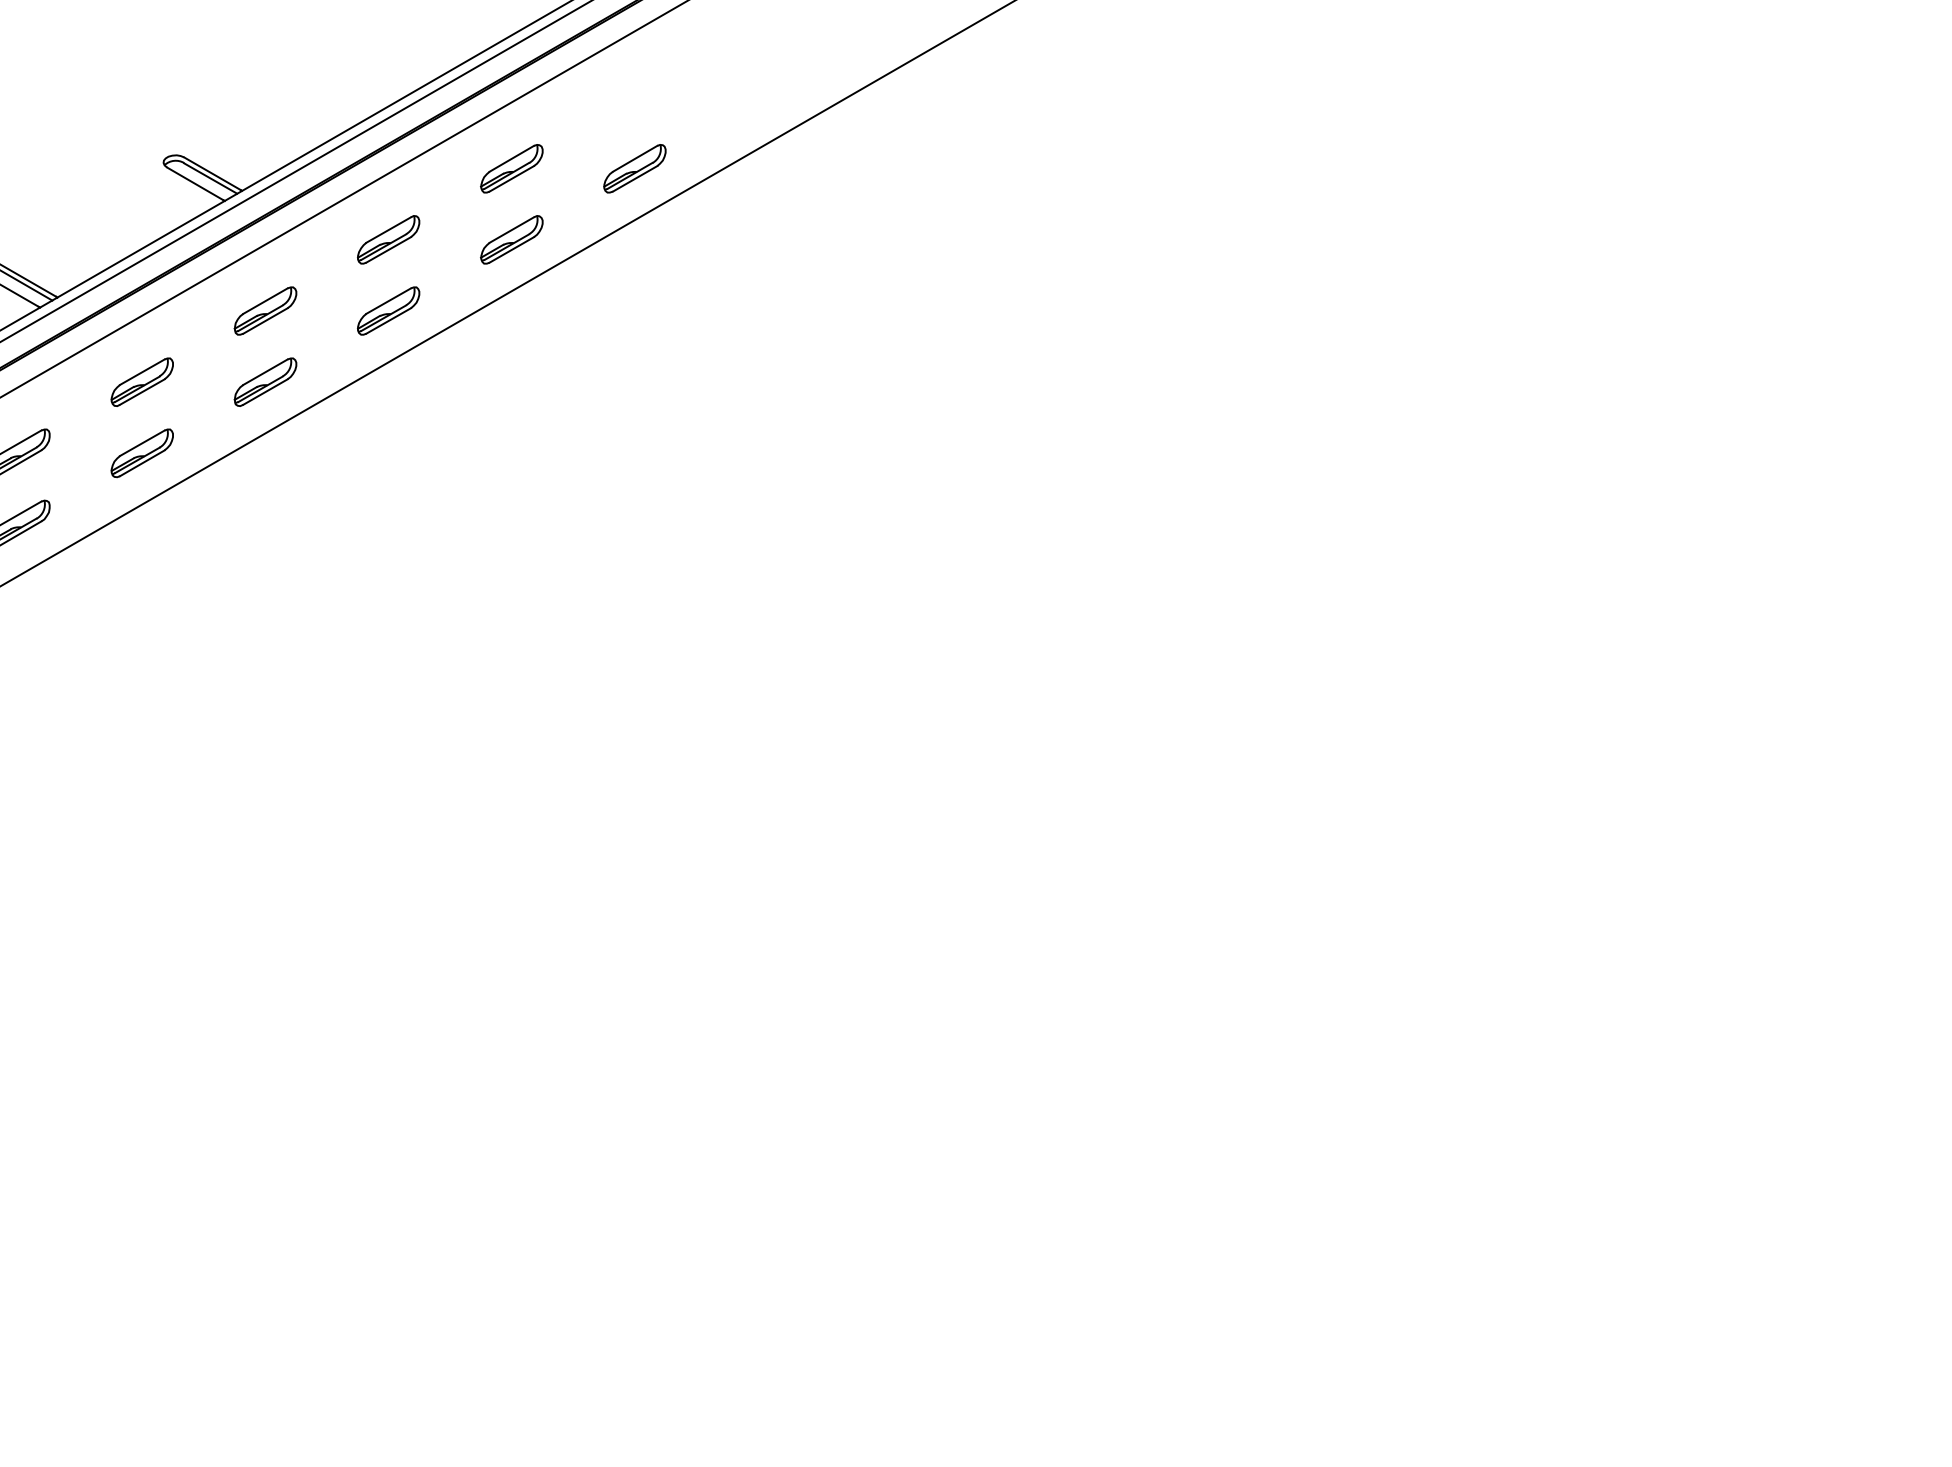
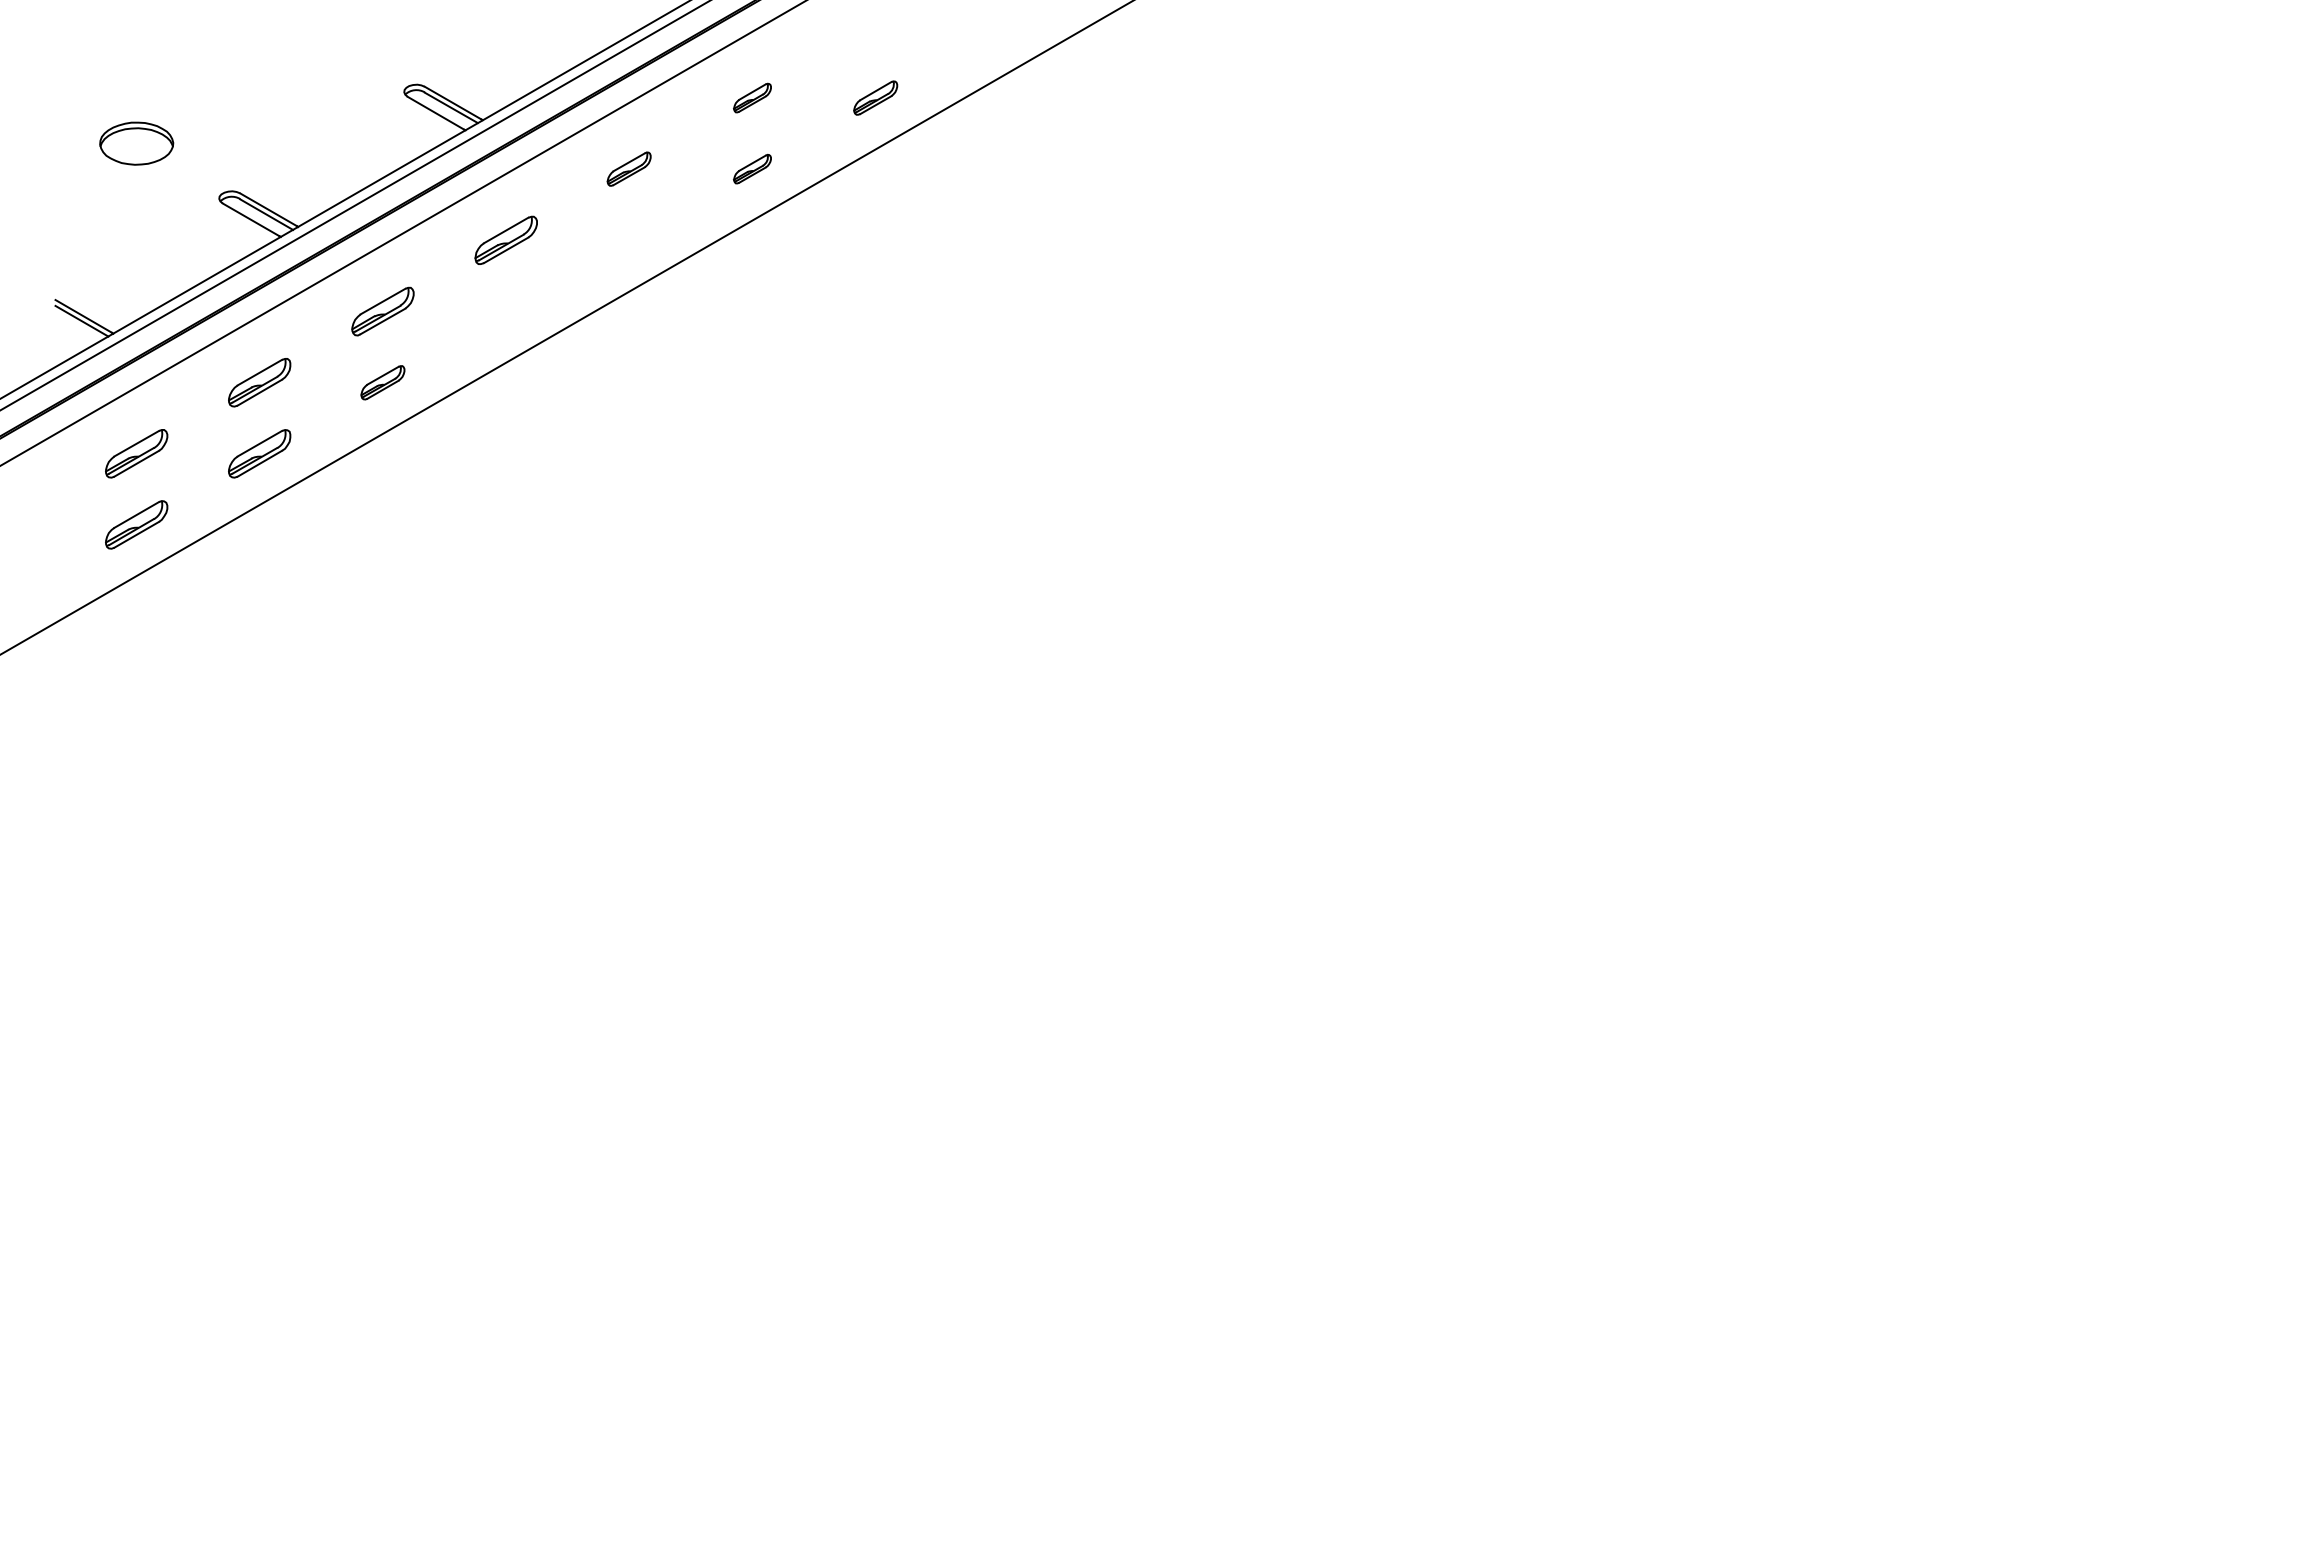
part: (511, 168) -> (752, 97), size x0.6
part: (634, 168) -> (875, 97), size x0.7
part: (387, 239) -> (628, 168), size x0.7
part: (511, 239) -> (752, 168), size x0.6
part: (387, 310) -> (628, 239), removed
part: (264, 382) -> (505, 311), removed
part: (141, 453) -> (382, 382), size x0.7

